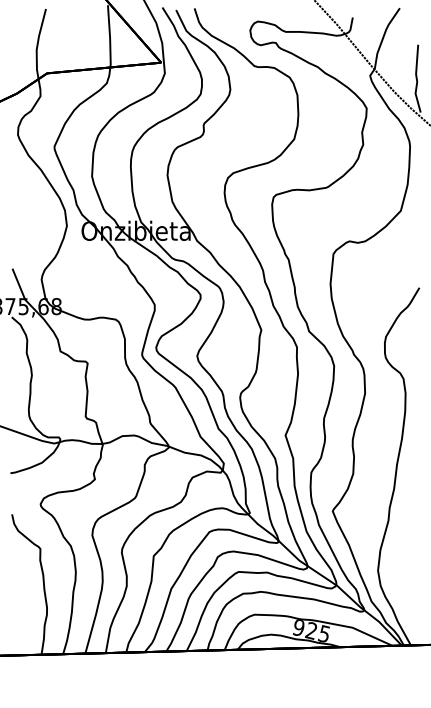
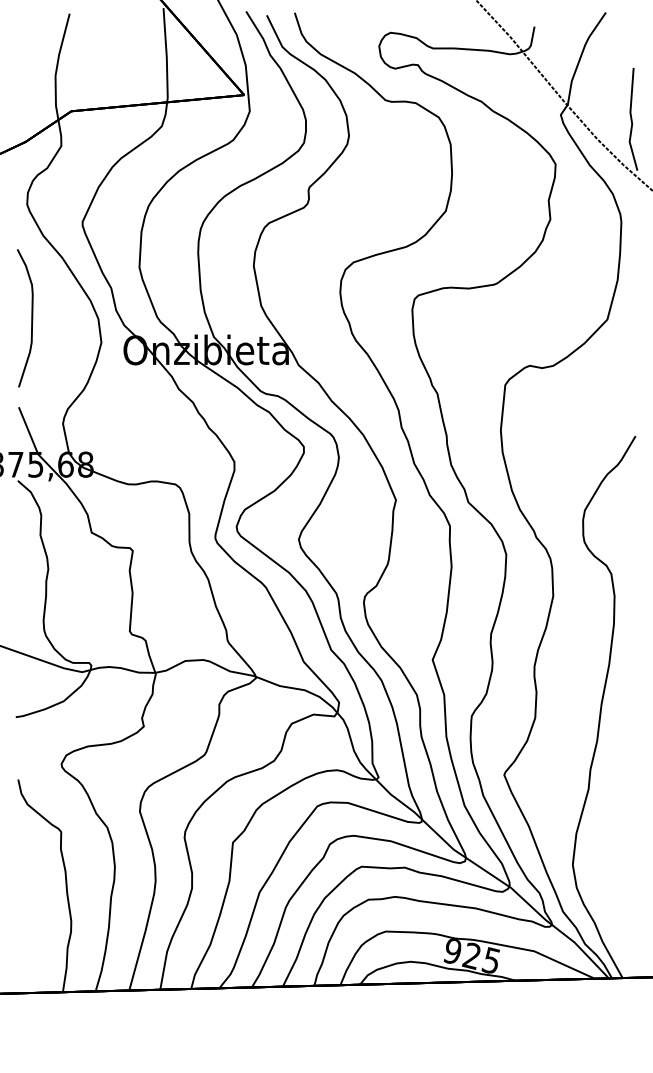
curve: (20, 209) -> (31, 317), added

